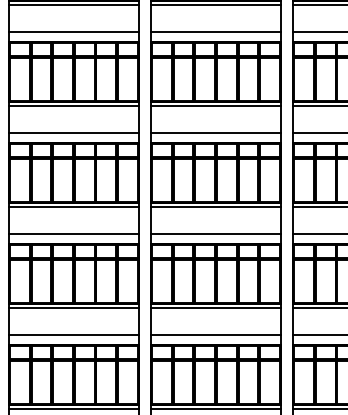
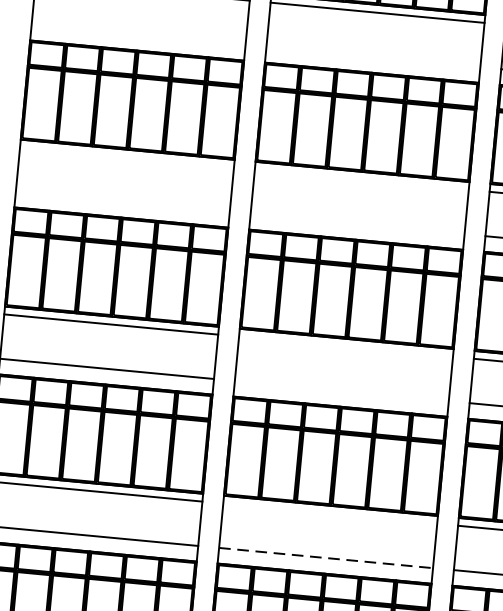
line: (73, 32) -> (137, 35), removed
line: (215, 32) -> (372, 57), removed
line: (73, 106) -> (126, 157), removed
line: (215, 106) -> (360, 179), removed
line: (73, 133) -> (122, 202), removed
line: (215, 133) -> (356, 224), removed
line: (215, 207) -> (345, 346), removed
line: (215, 234) -> (340, 391), removed
line: (215, 308) -> (329, 513), removed
line: (216, 335) -> (326, 558), solid -> dashed

